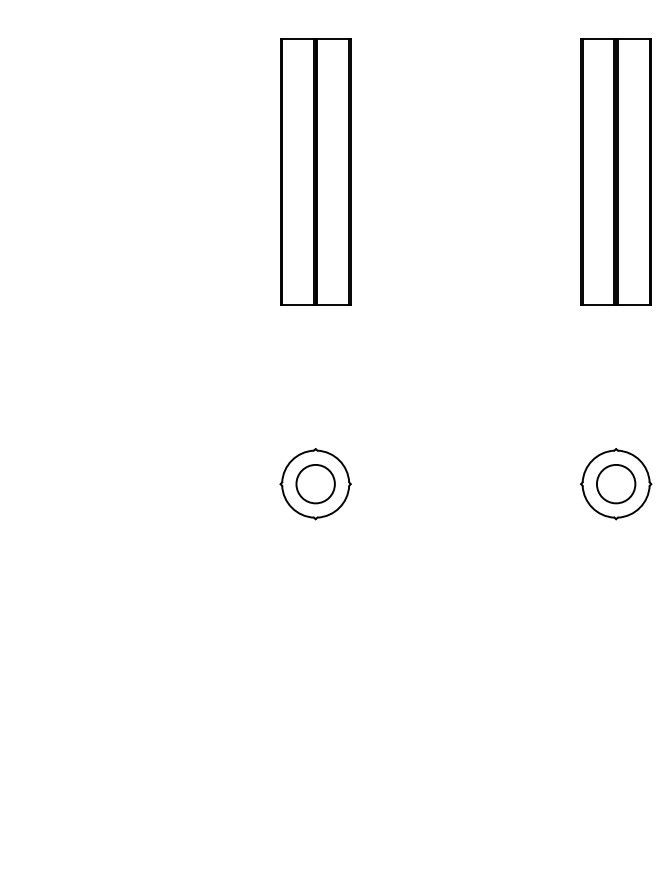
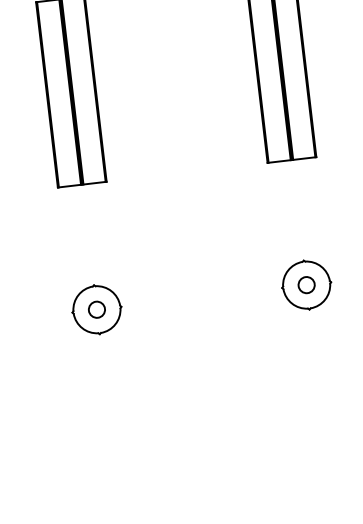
circle: (315, 483) -> (96, 309), size x0.6
circle: (615, 483) -> (306, 284), size x0.6

